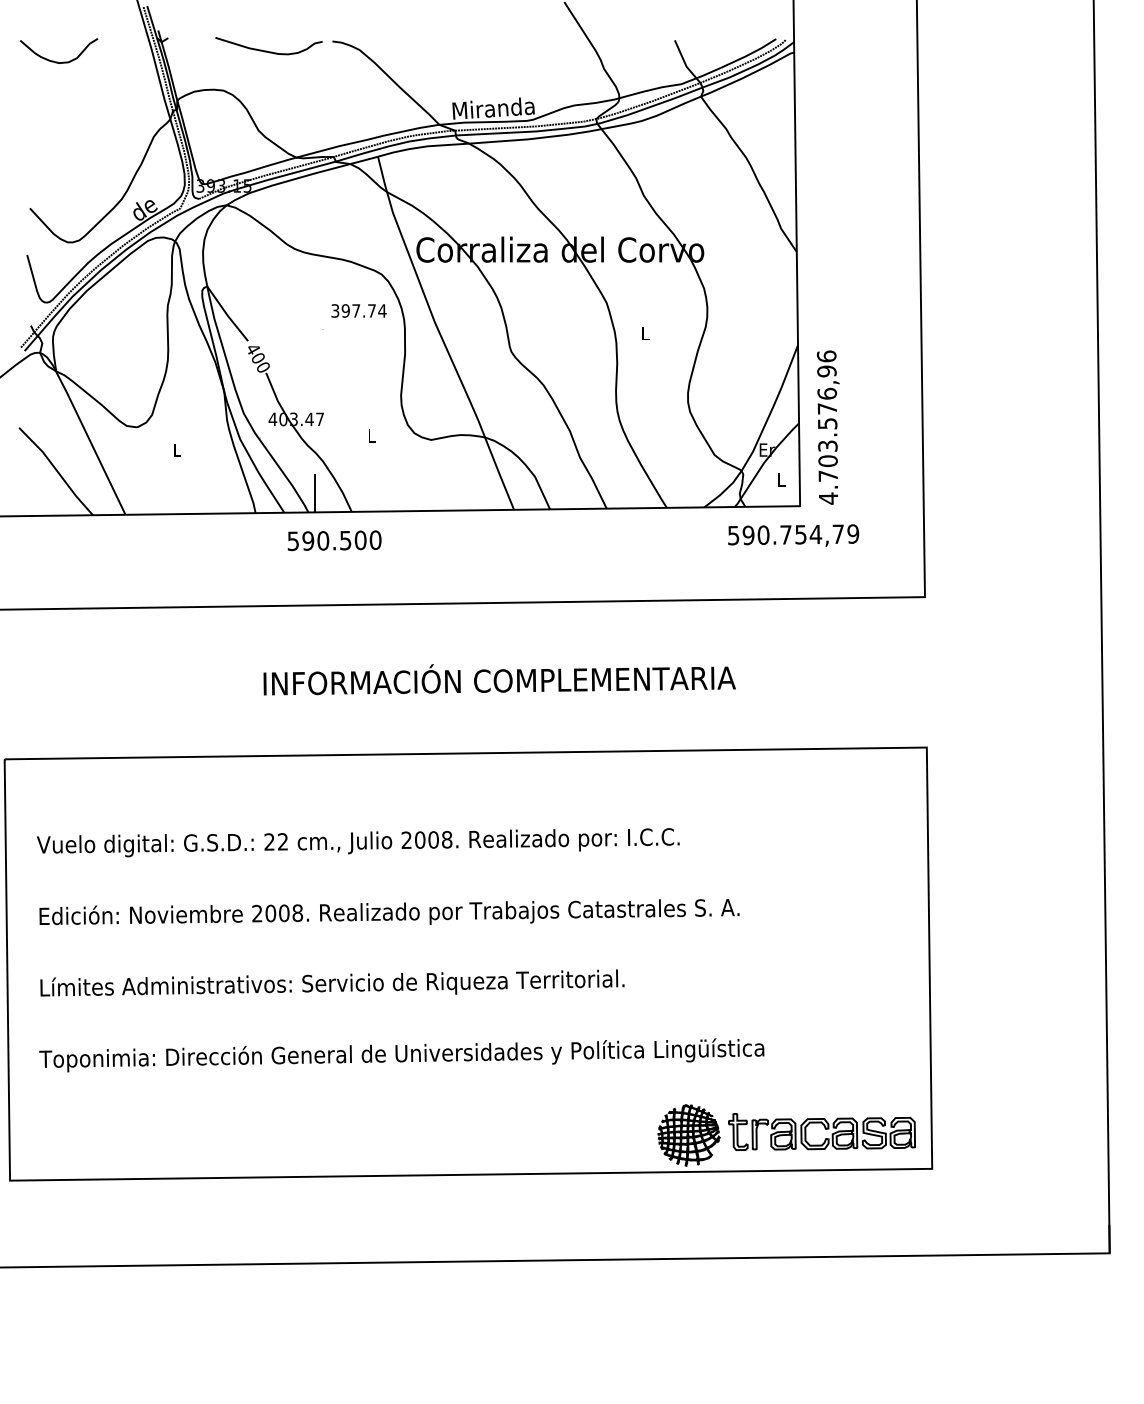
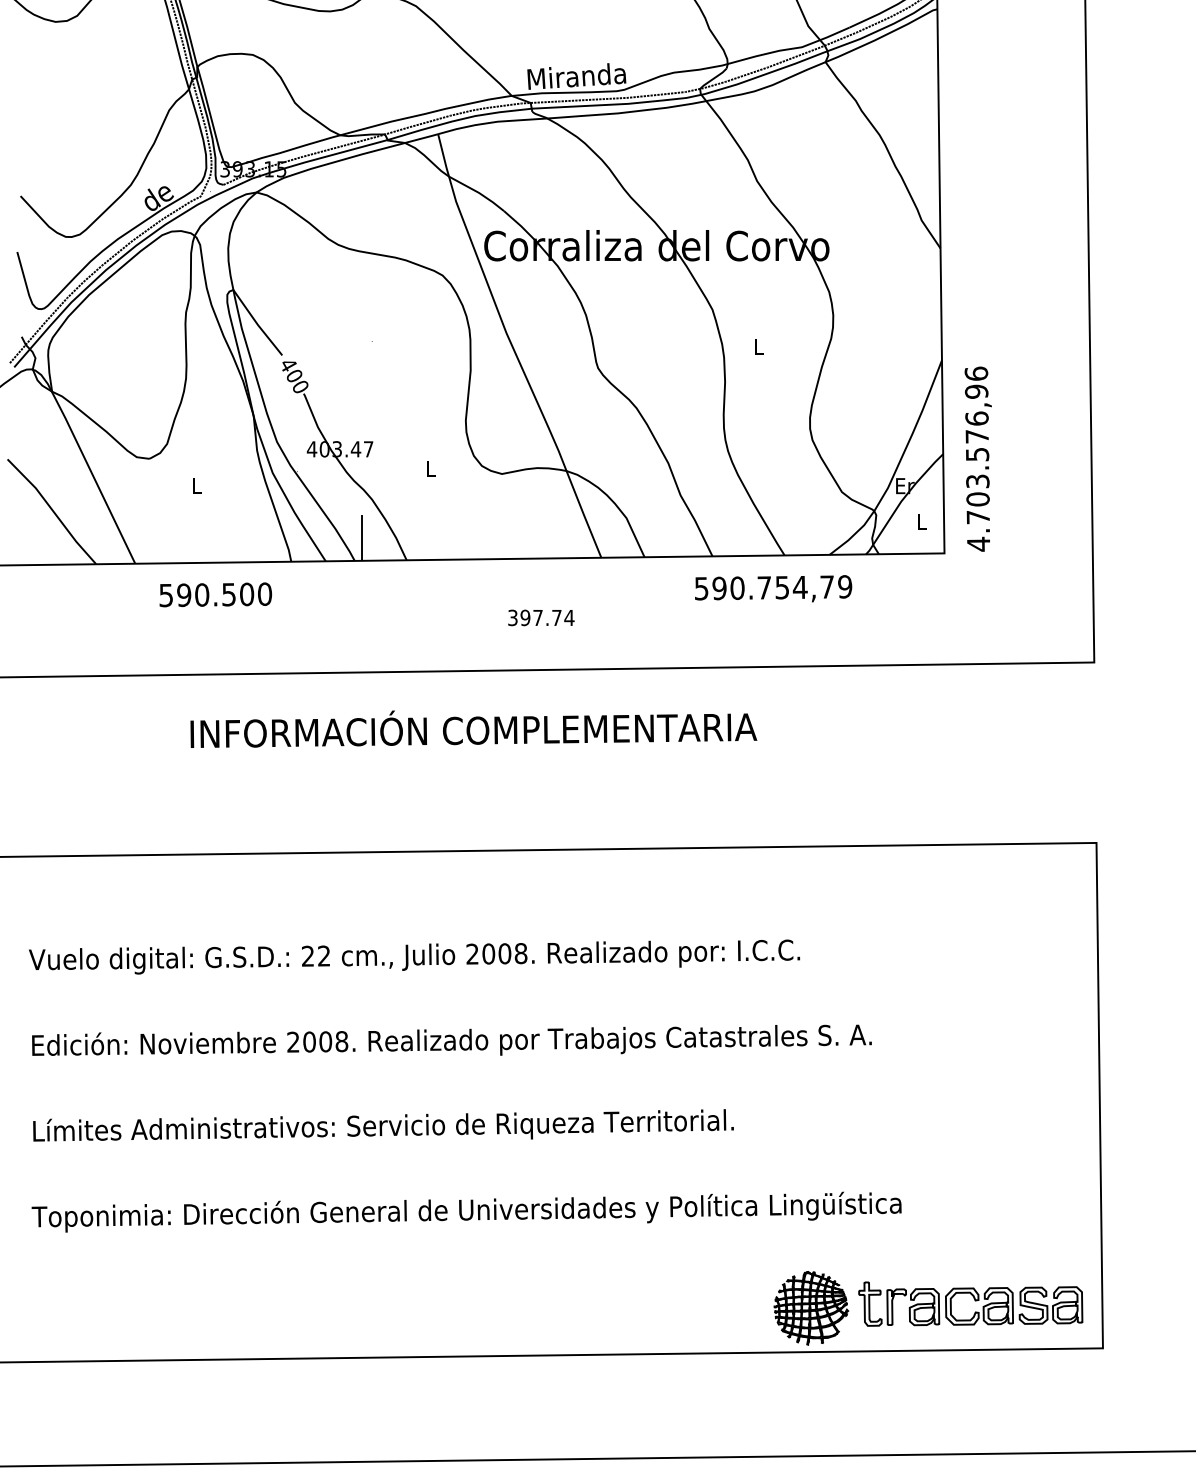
text: (358, 310) -> (540, 617), moved
text: (793, 535) -> (773, 588), moved
text: (334, 540) -> (215, 594), moved
text: (499, 679) -> (473, 728), moved

